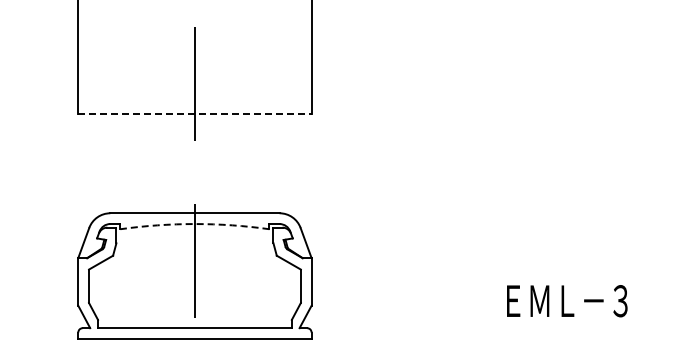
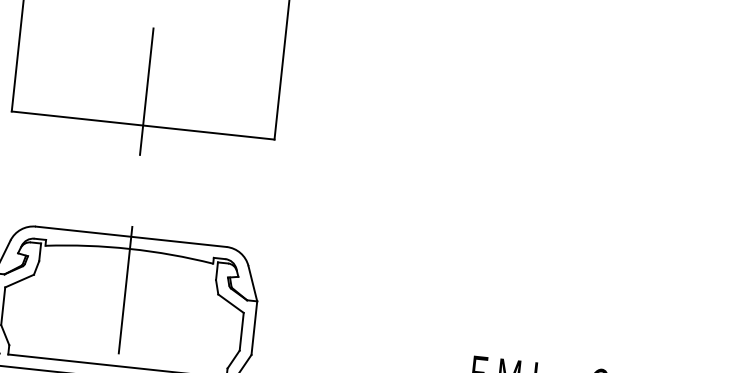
line: (194, 114) -> (142, 125), dashed -> solid
arc: (194, 224) -> (129, 249), dashed -> solid

